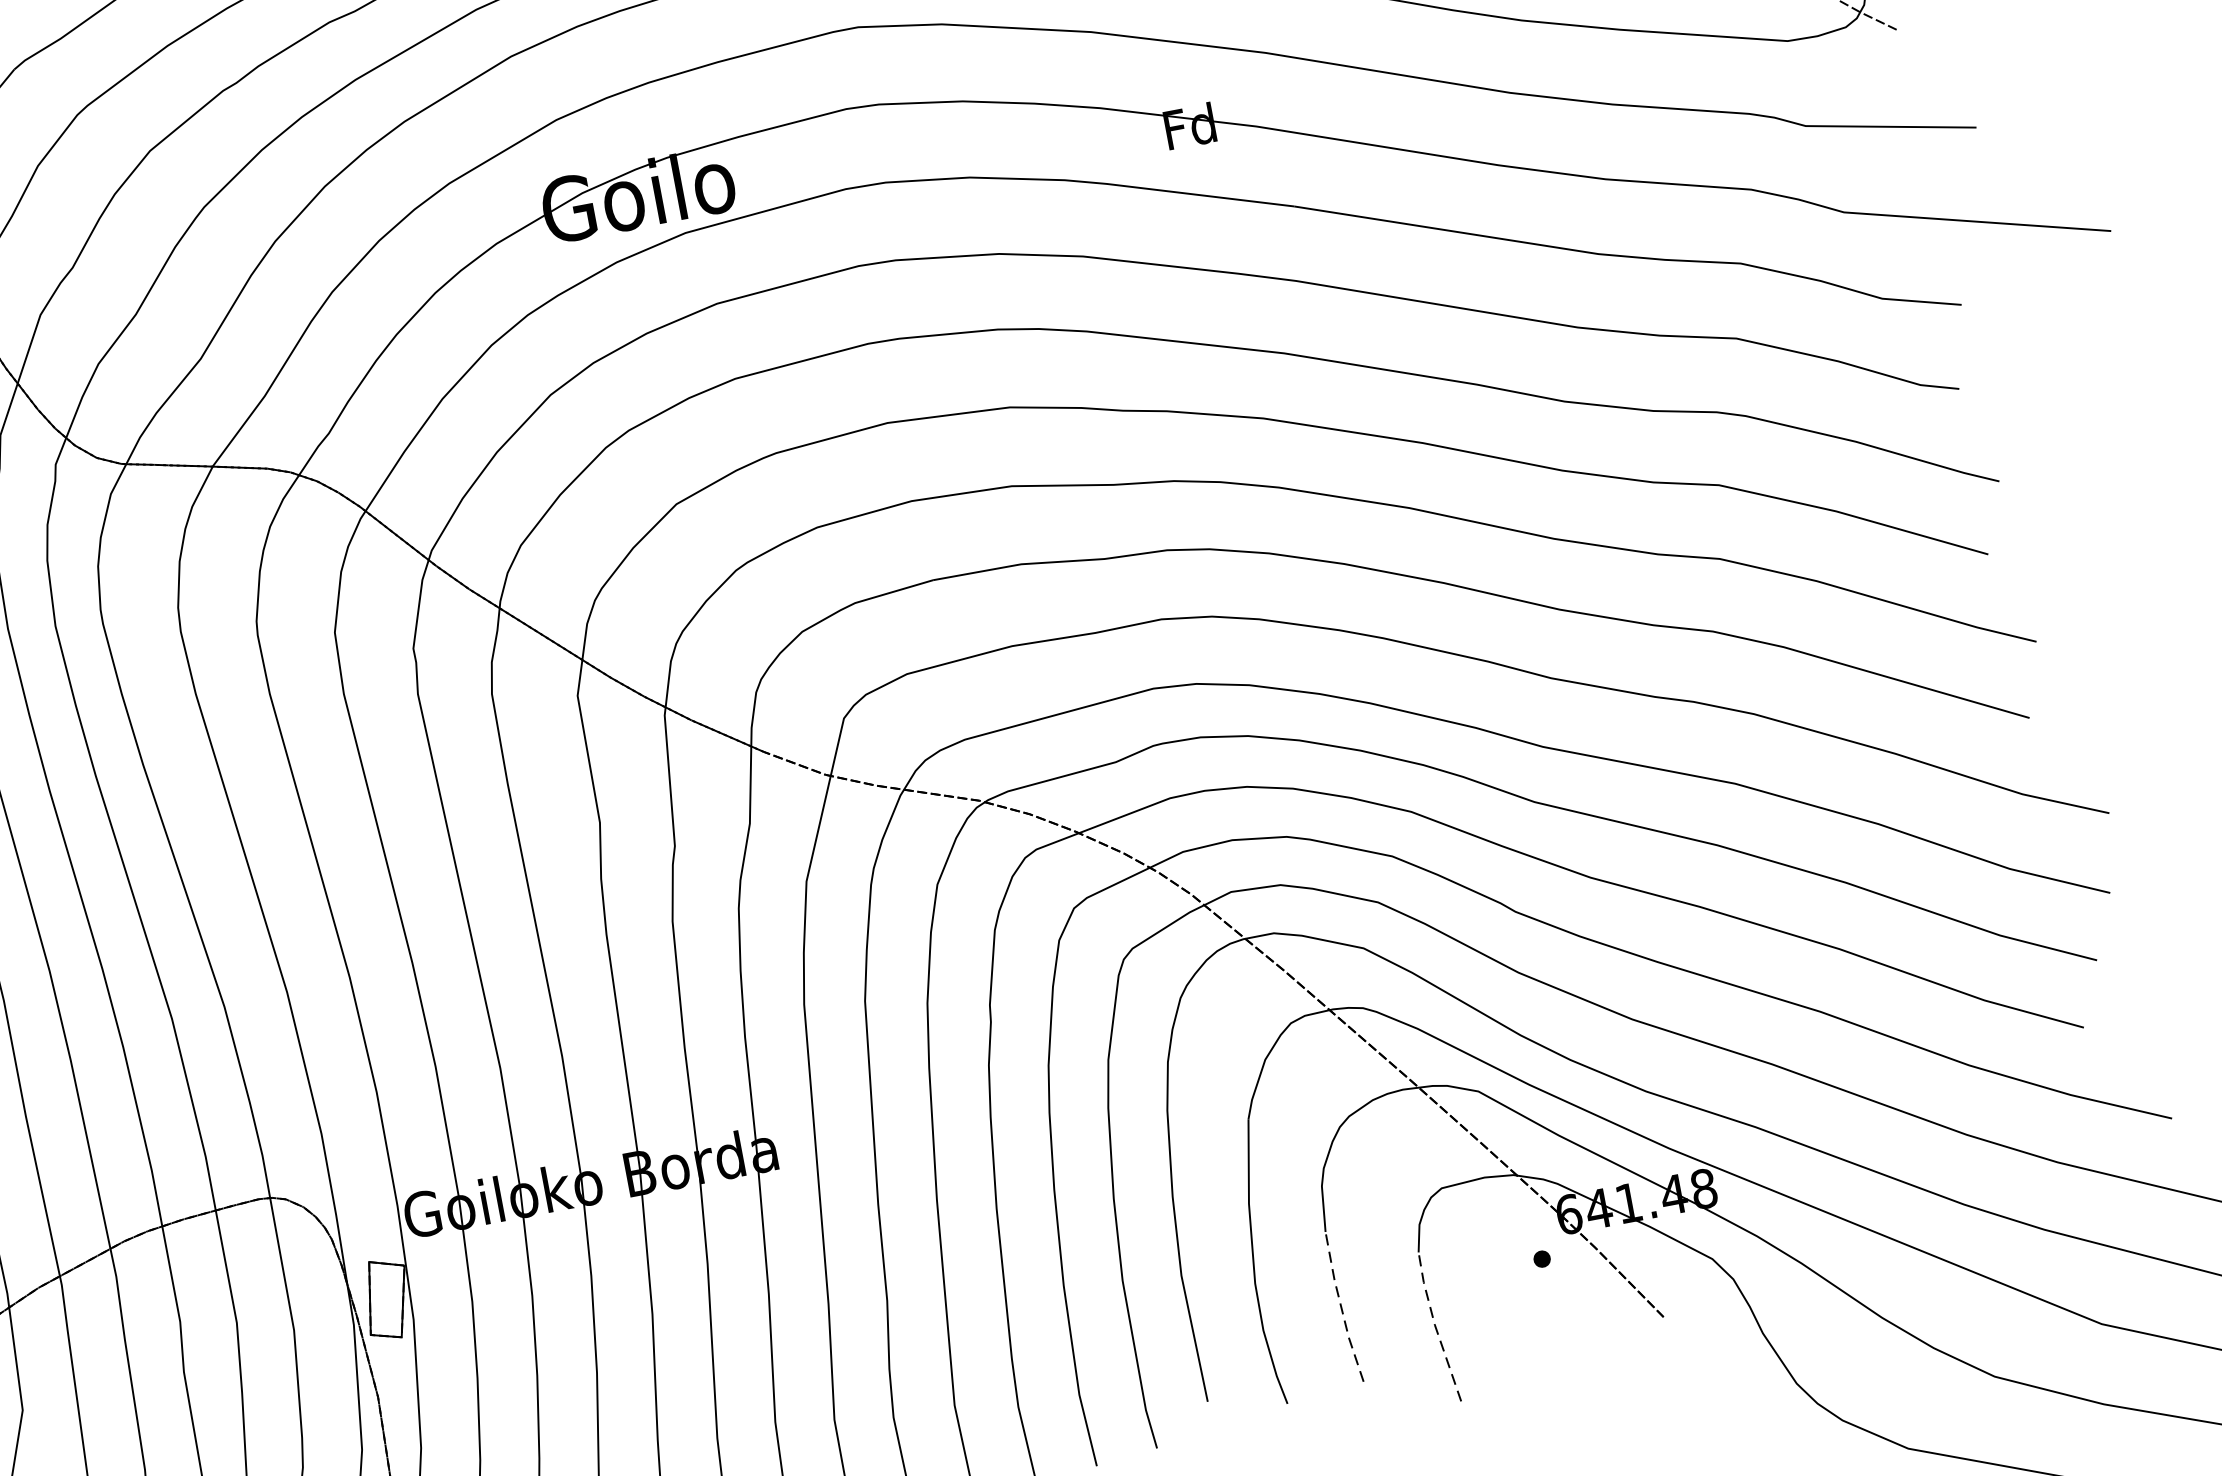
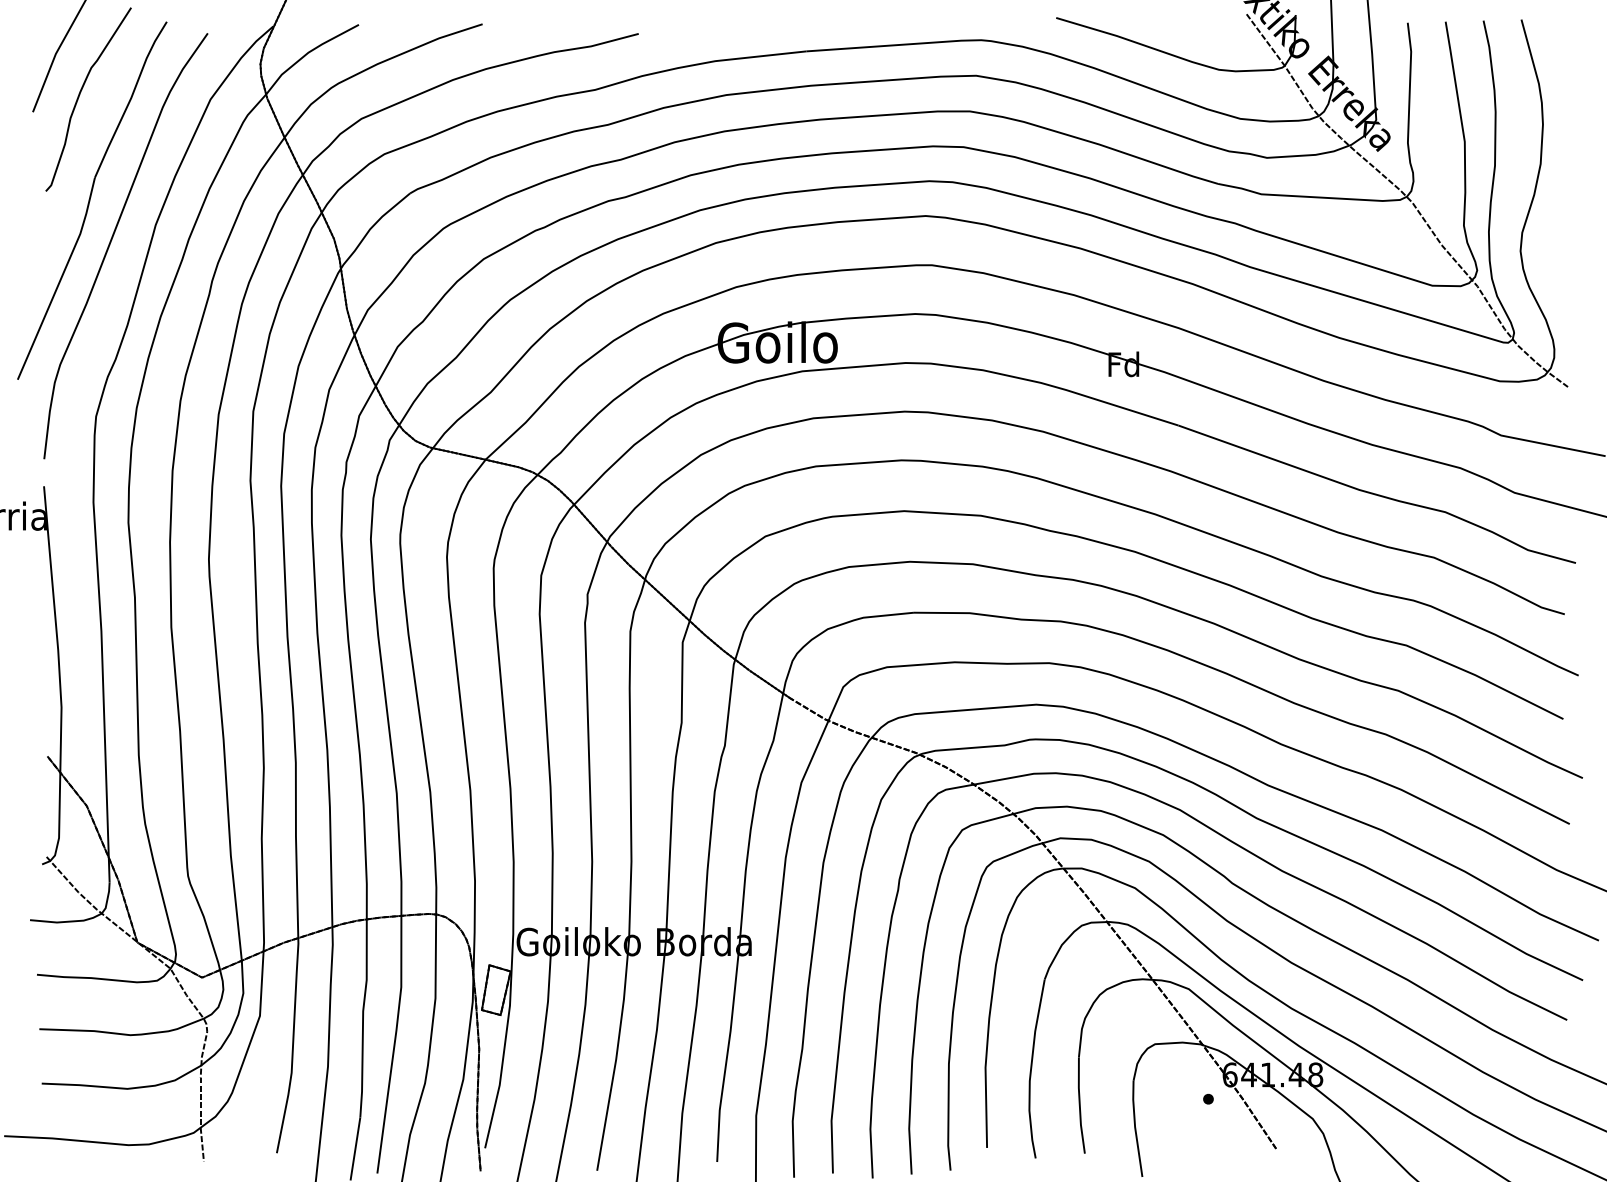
line: (1340, 1307) -> (1079, 1105), dashed -> solid
line: (1435, 1326) -> (1135, 1128), dashed -> solid

